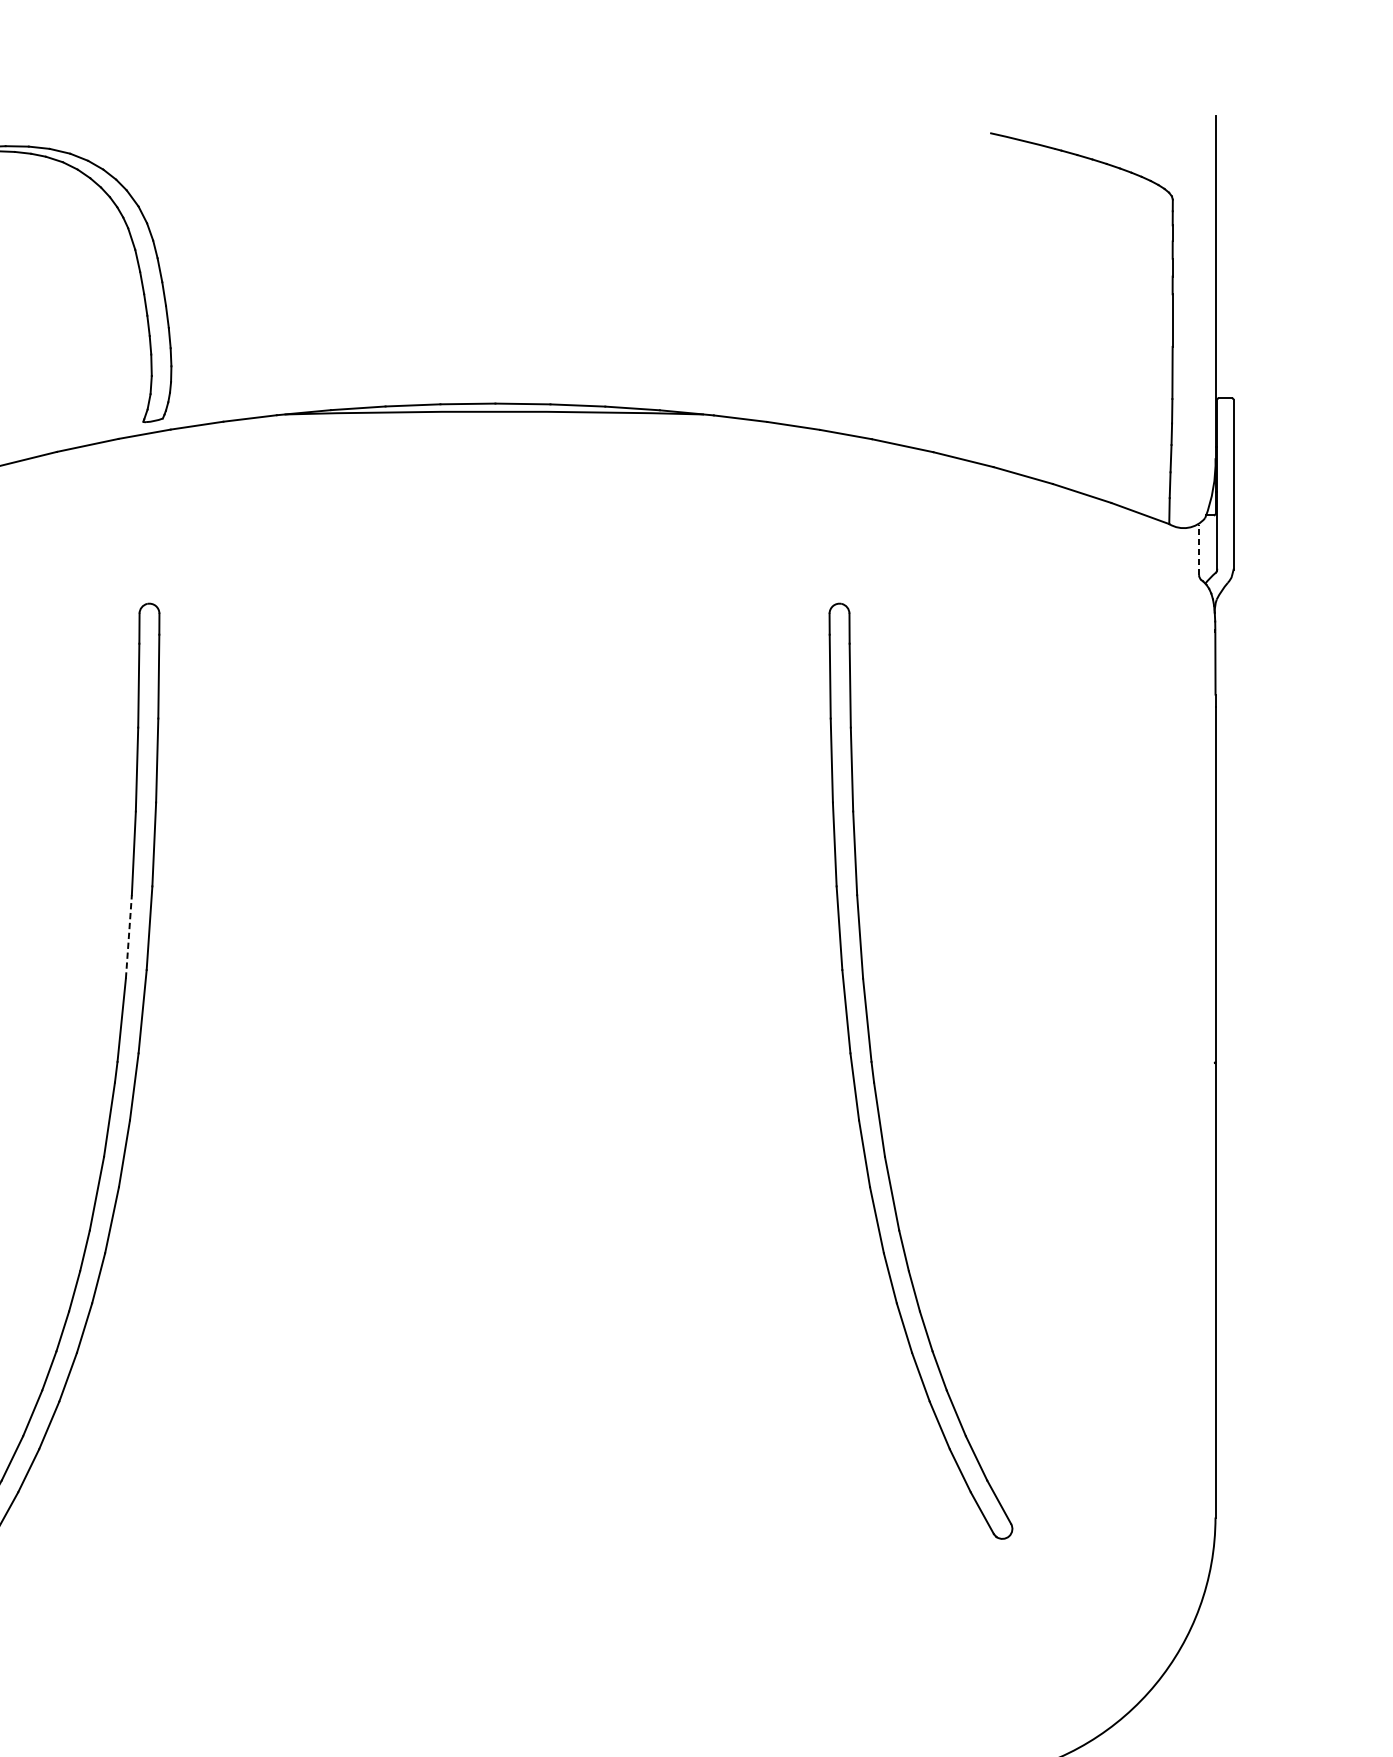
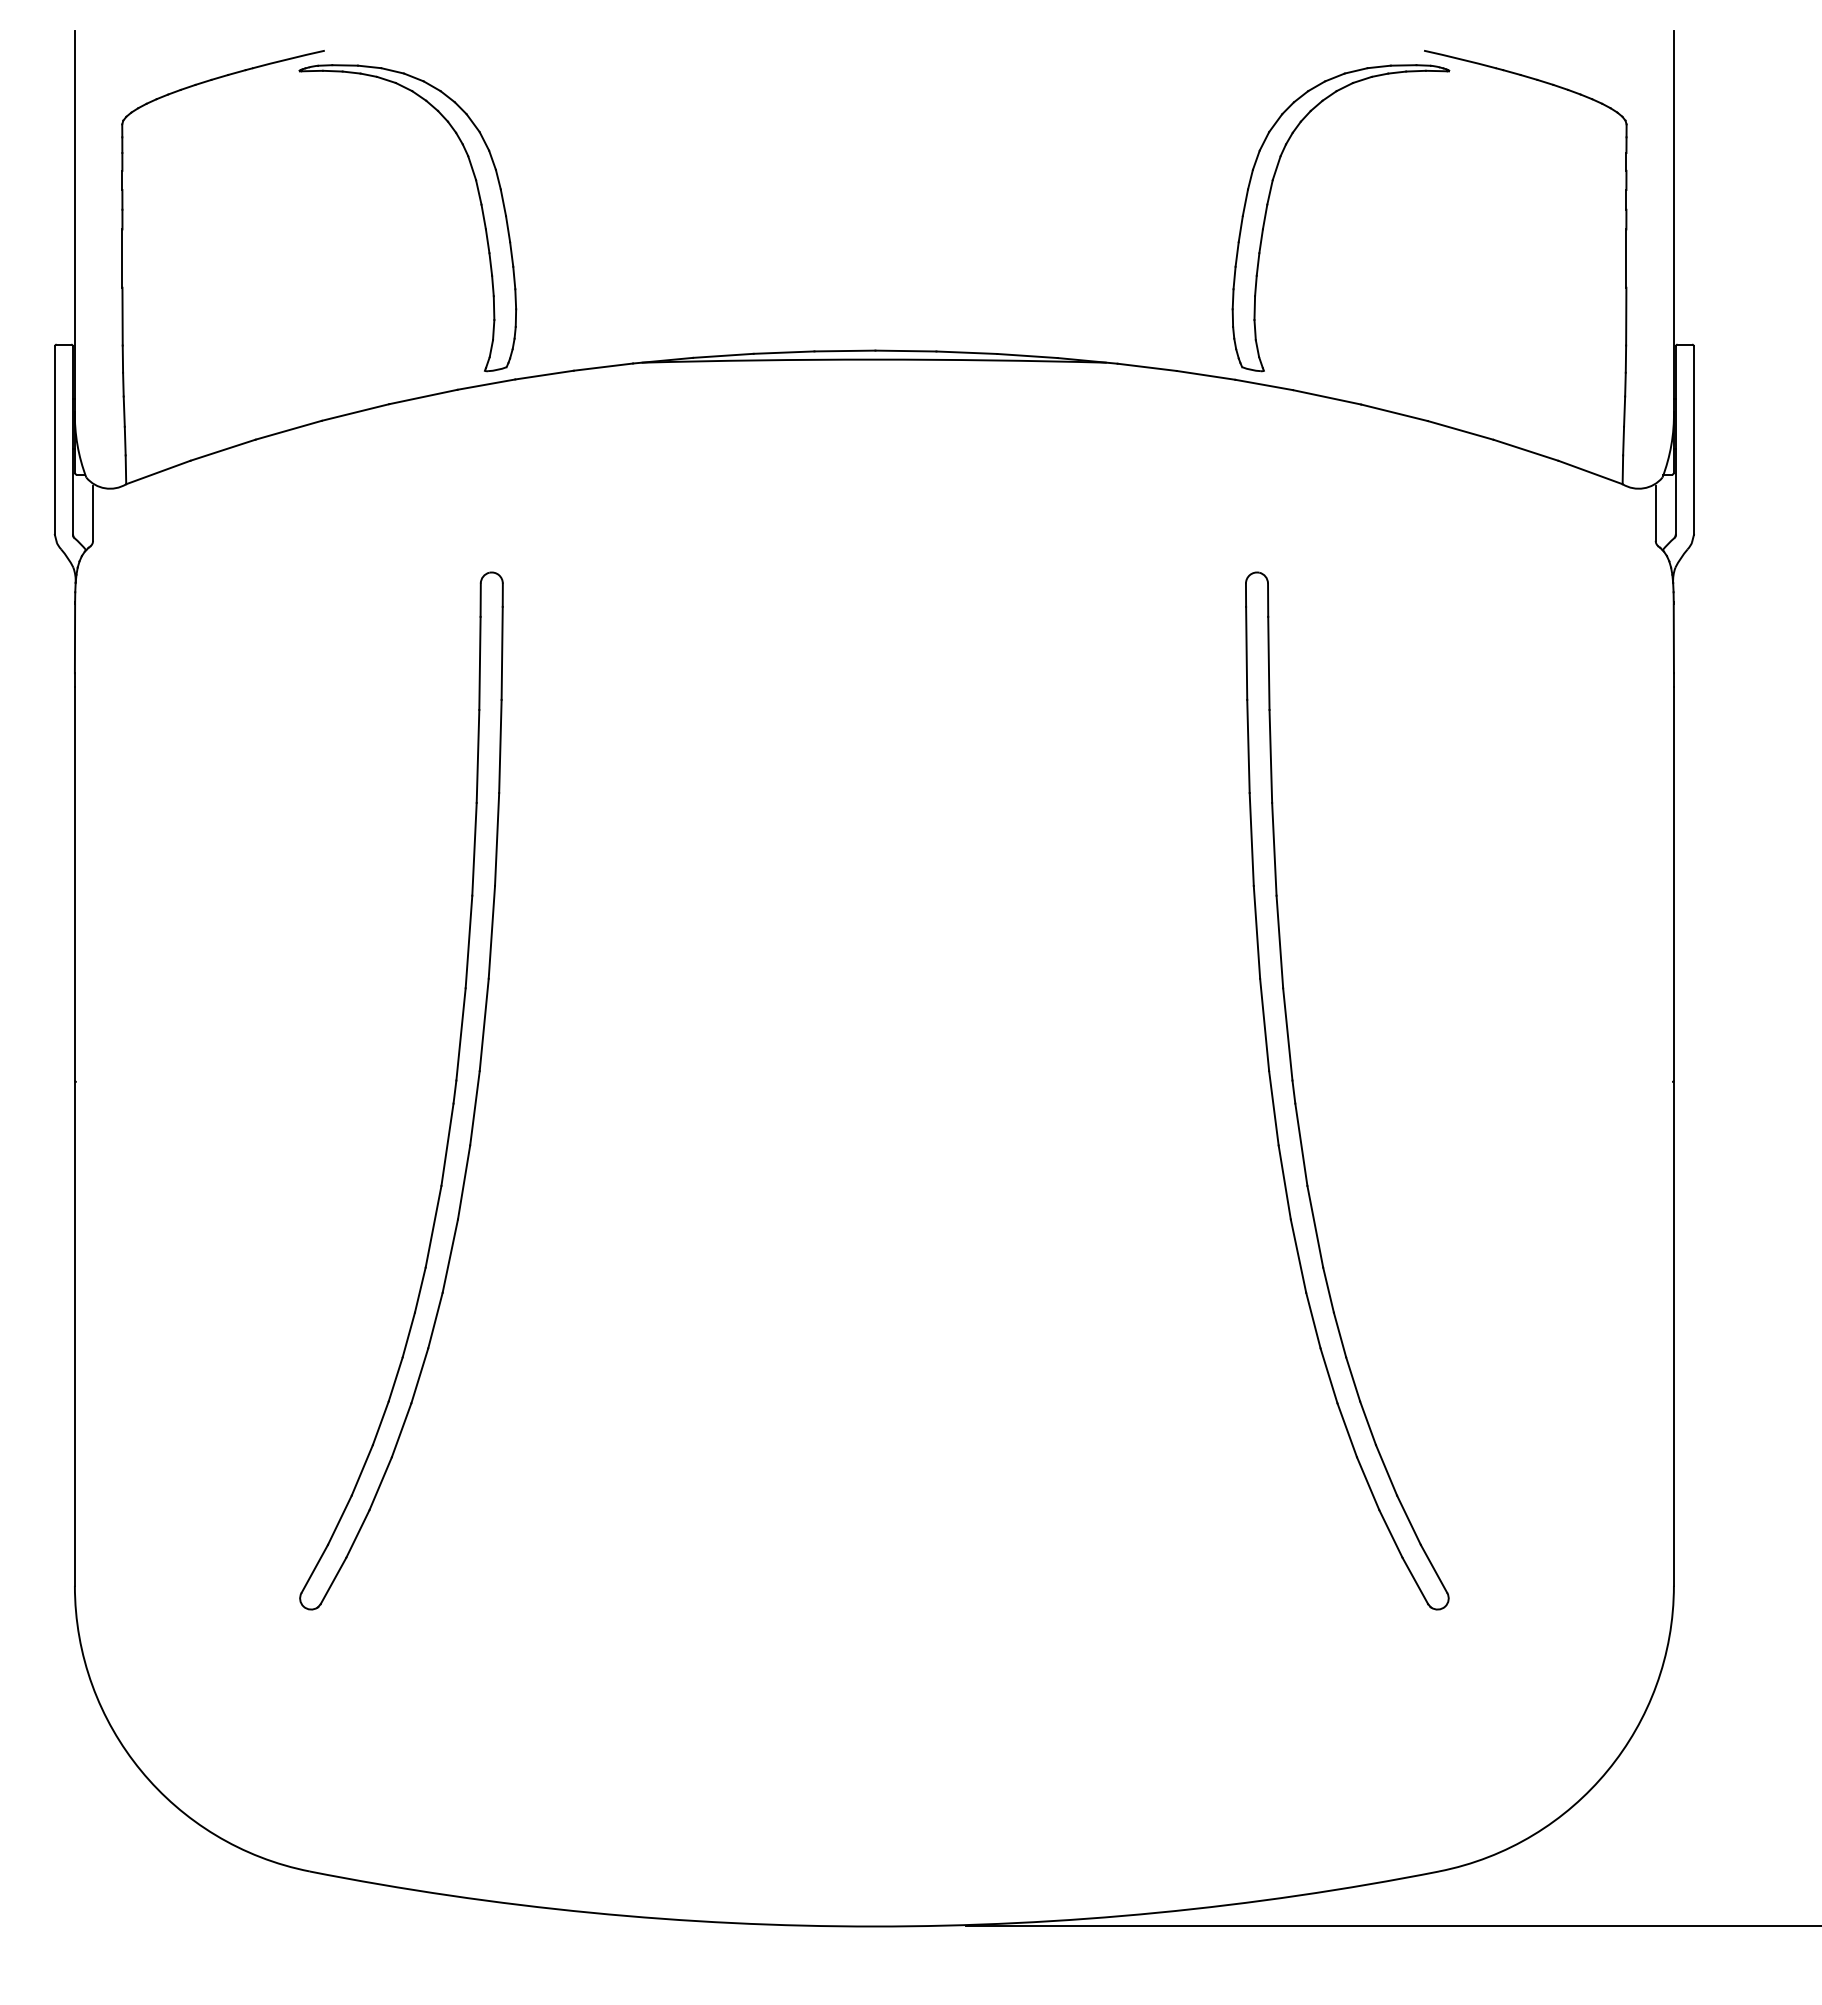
part: (849, 272) -> (1268, 205), added
line: (1198, 550) -> (1655, 513), dashed -> solid
line: (129, 936) -> (469, 941), dashed -> solid

